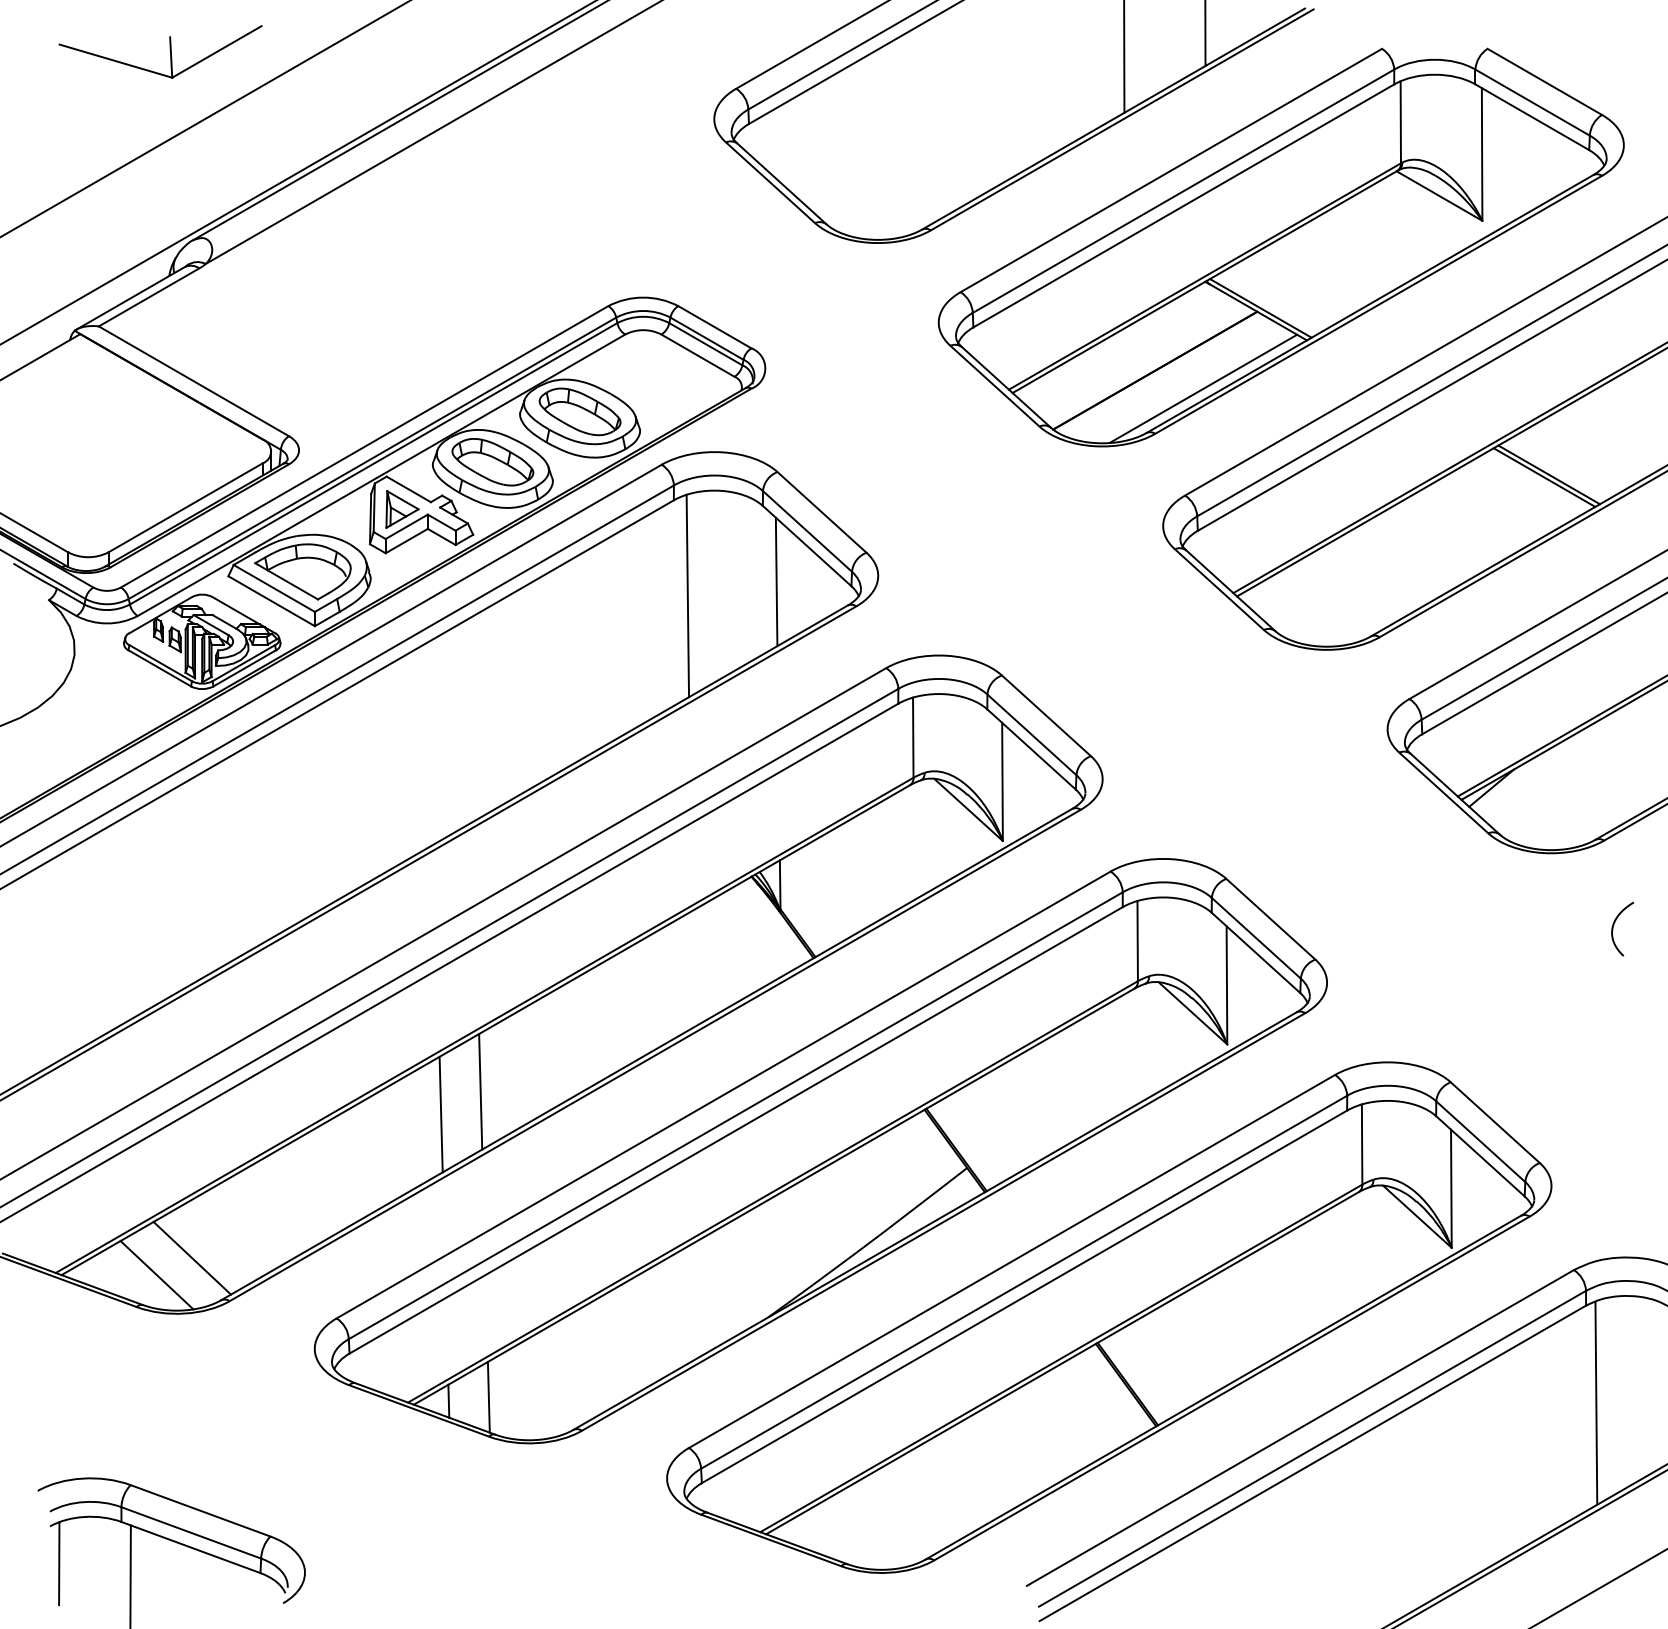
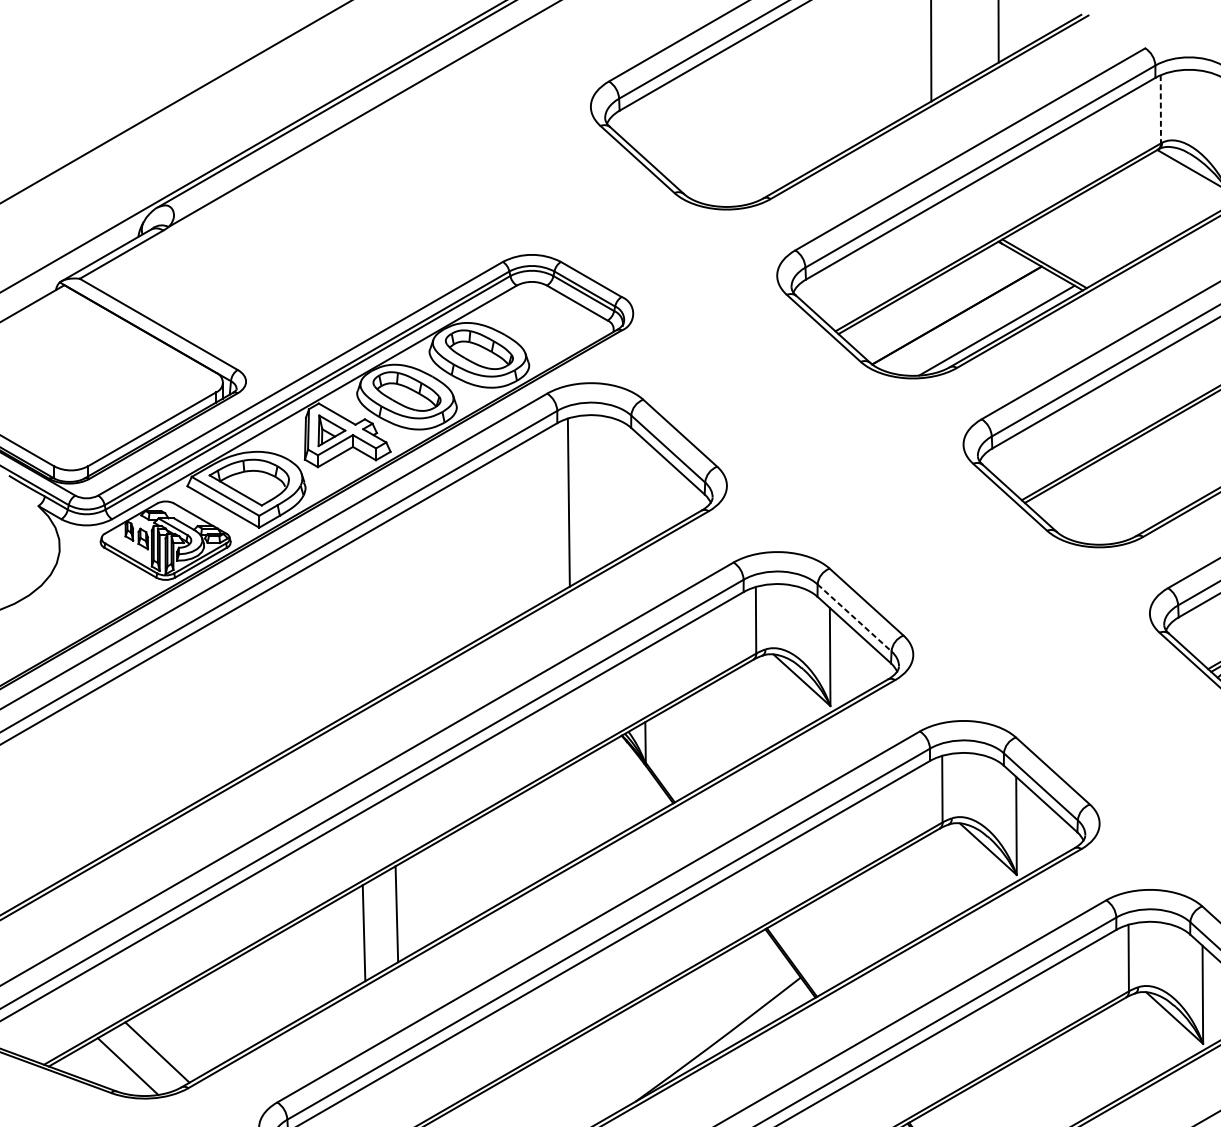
part: (169, 50) -> (138, 49), removed
line: (1400, 122) -> (1160, 109), solid -> dashed
line: (776, 581) -> (642, 490), removed
line: (1032, 735) -> (855, 618), solid -> dashed

